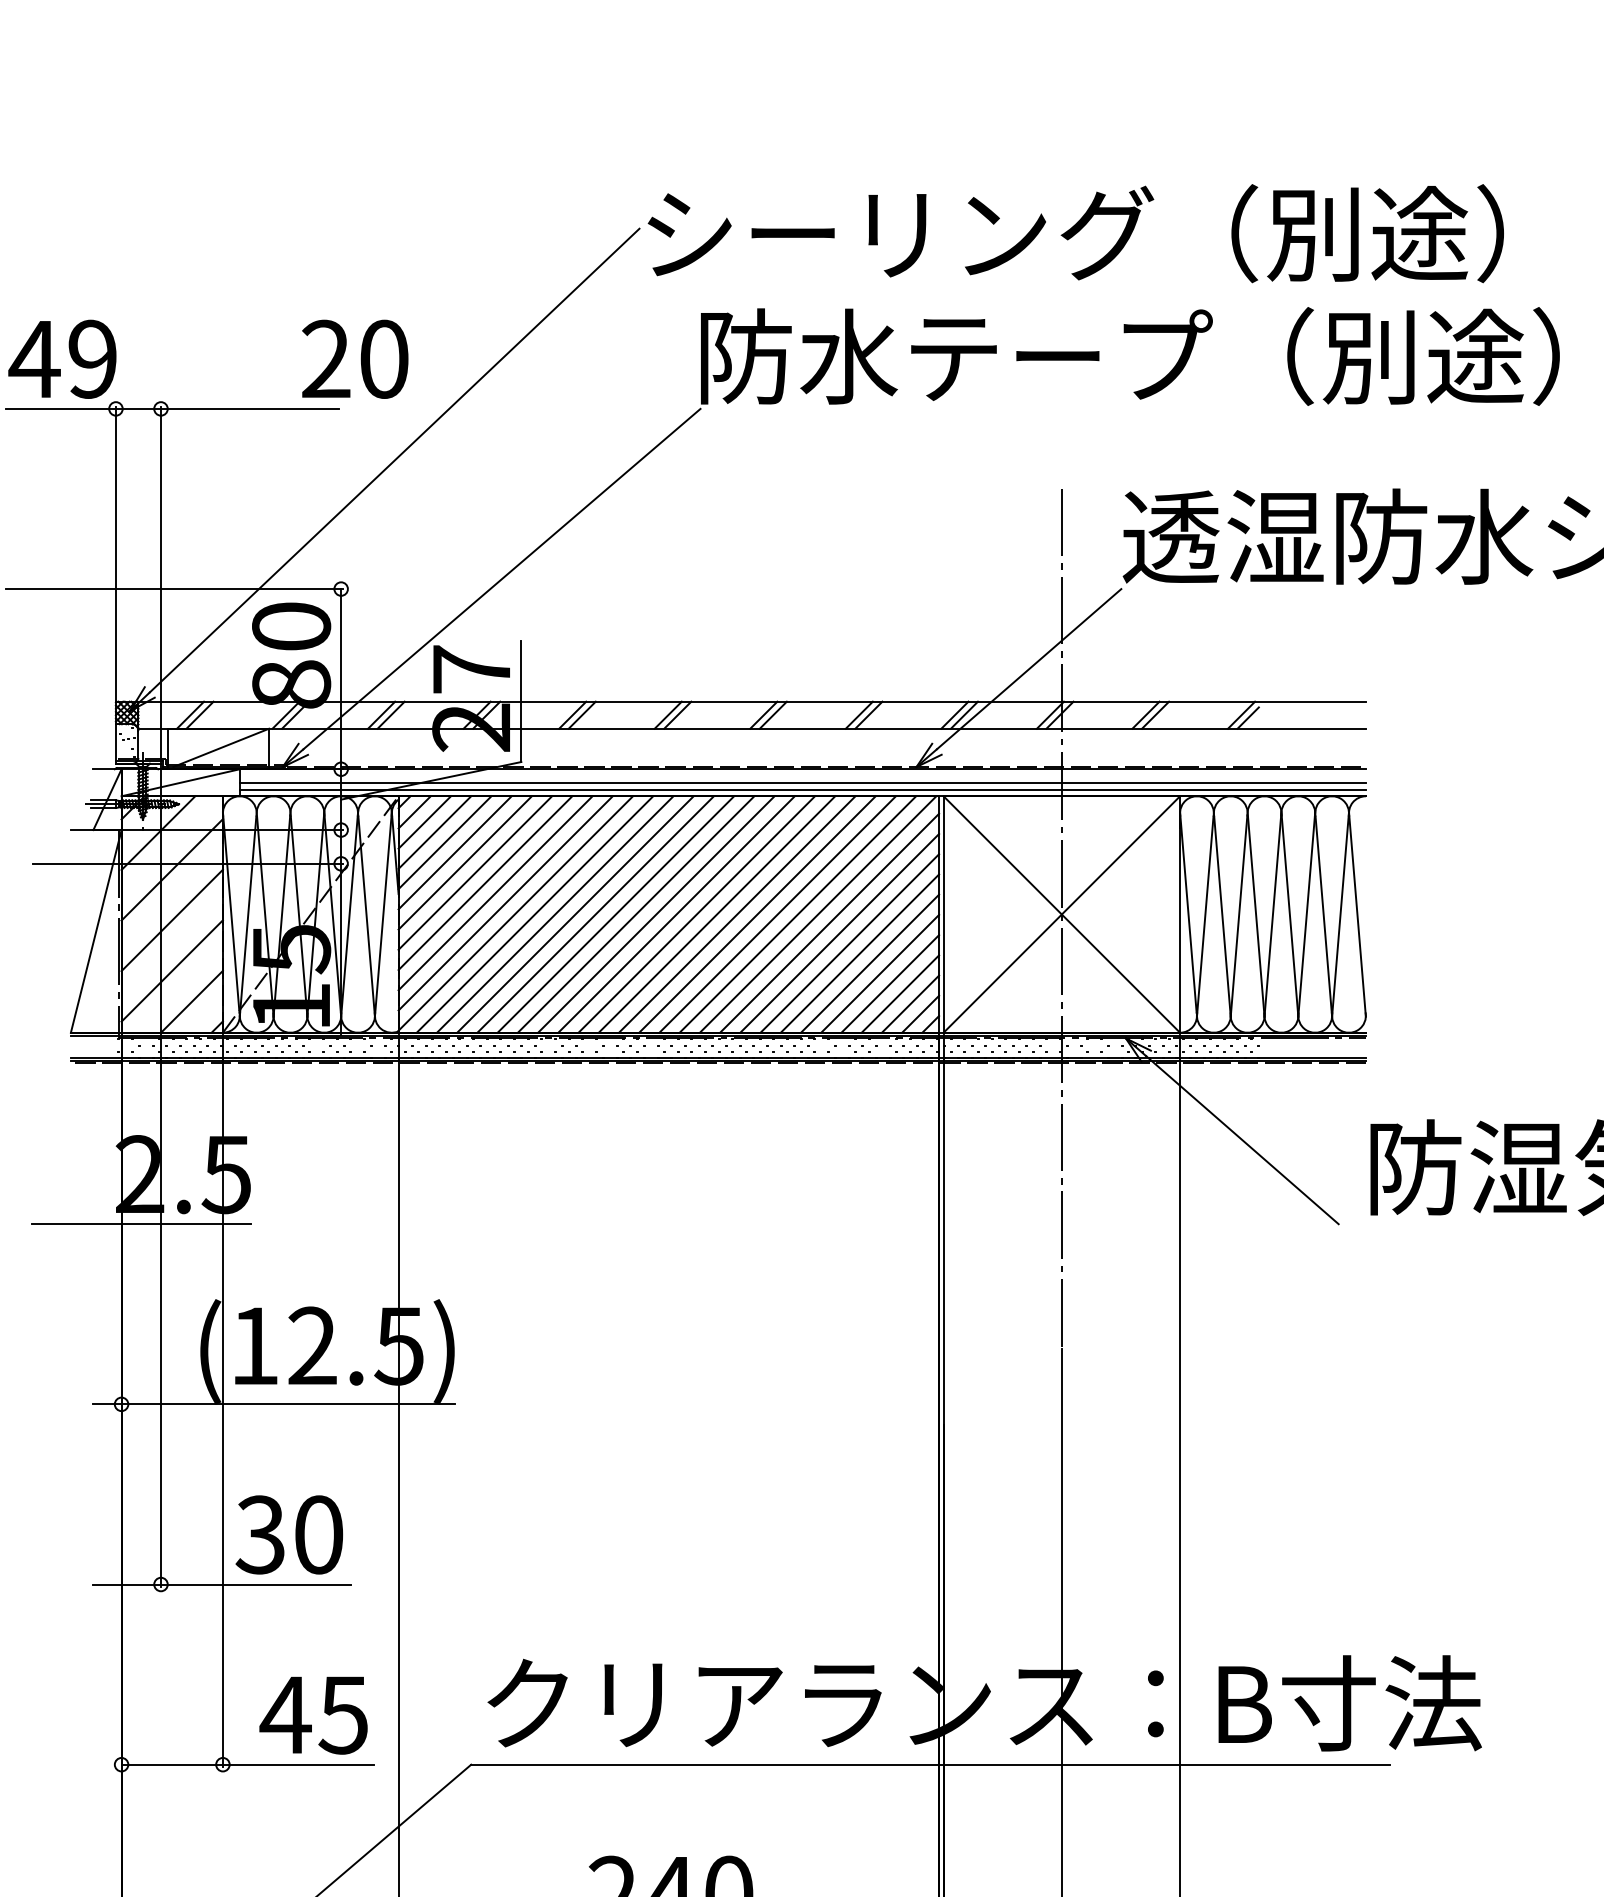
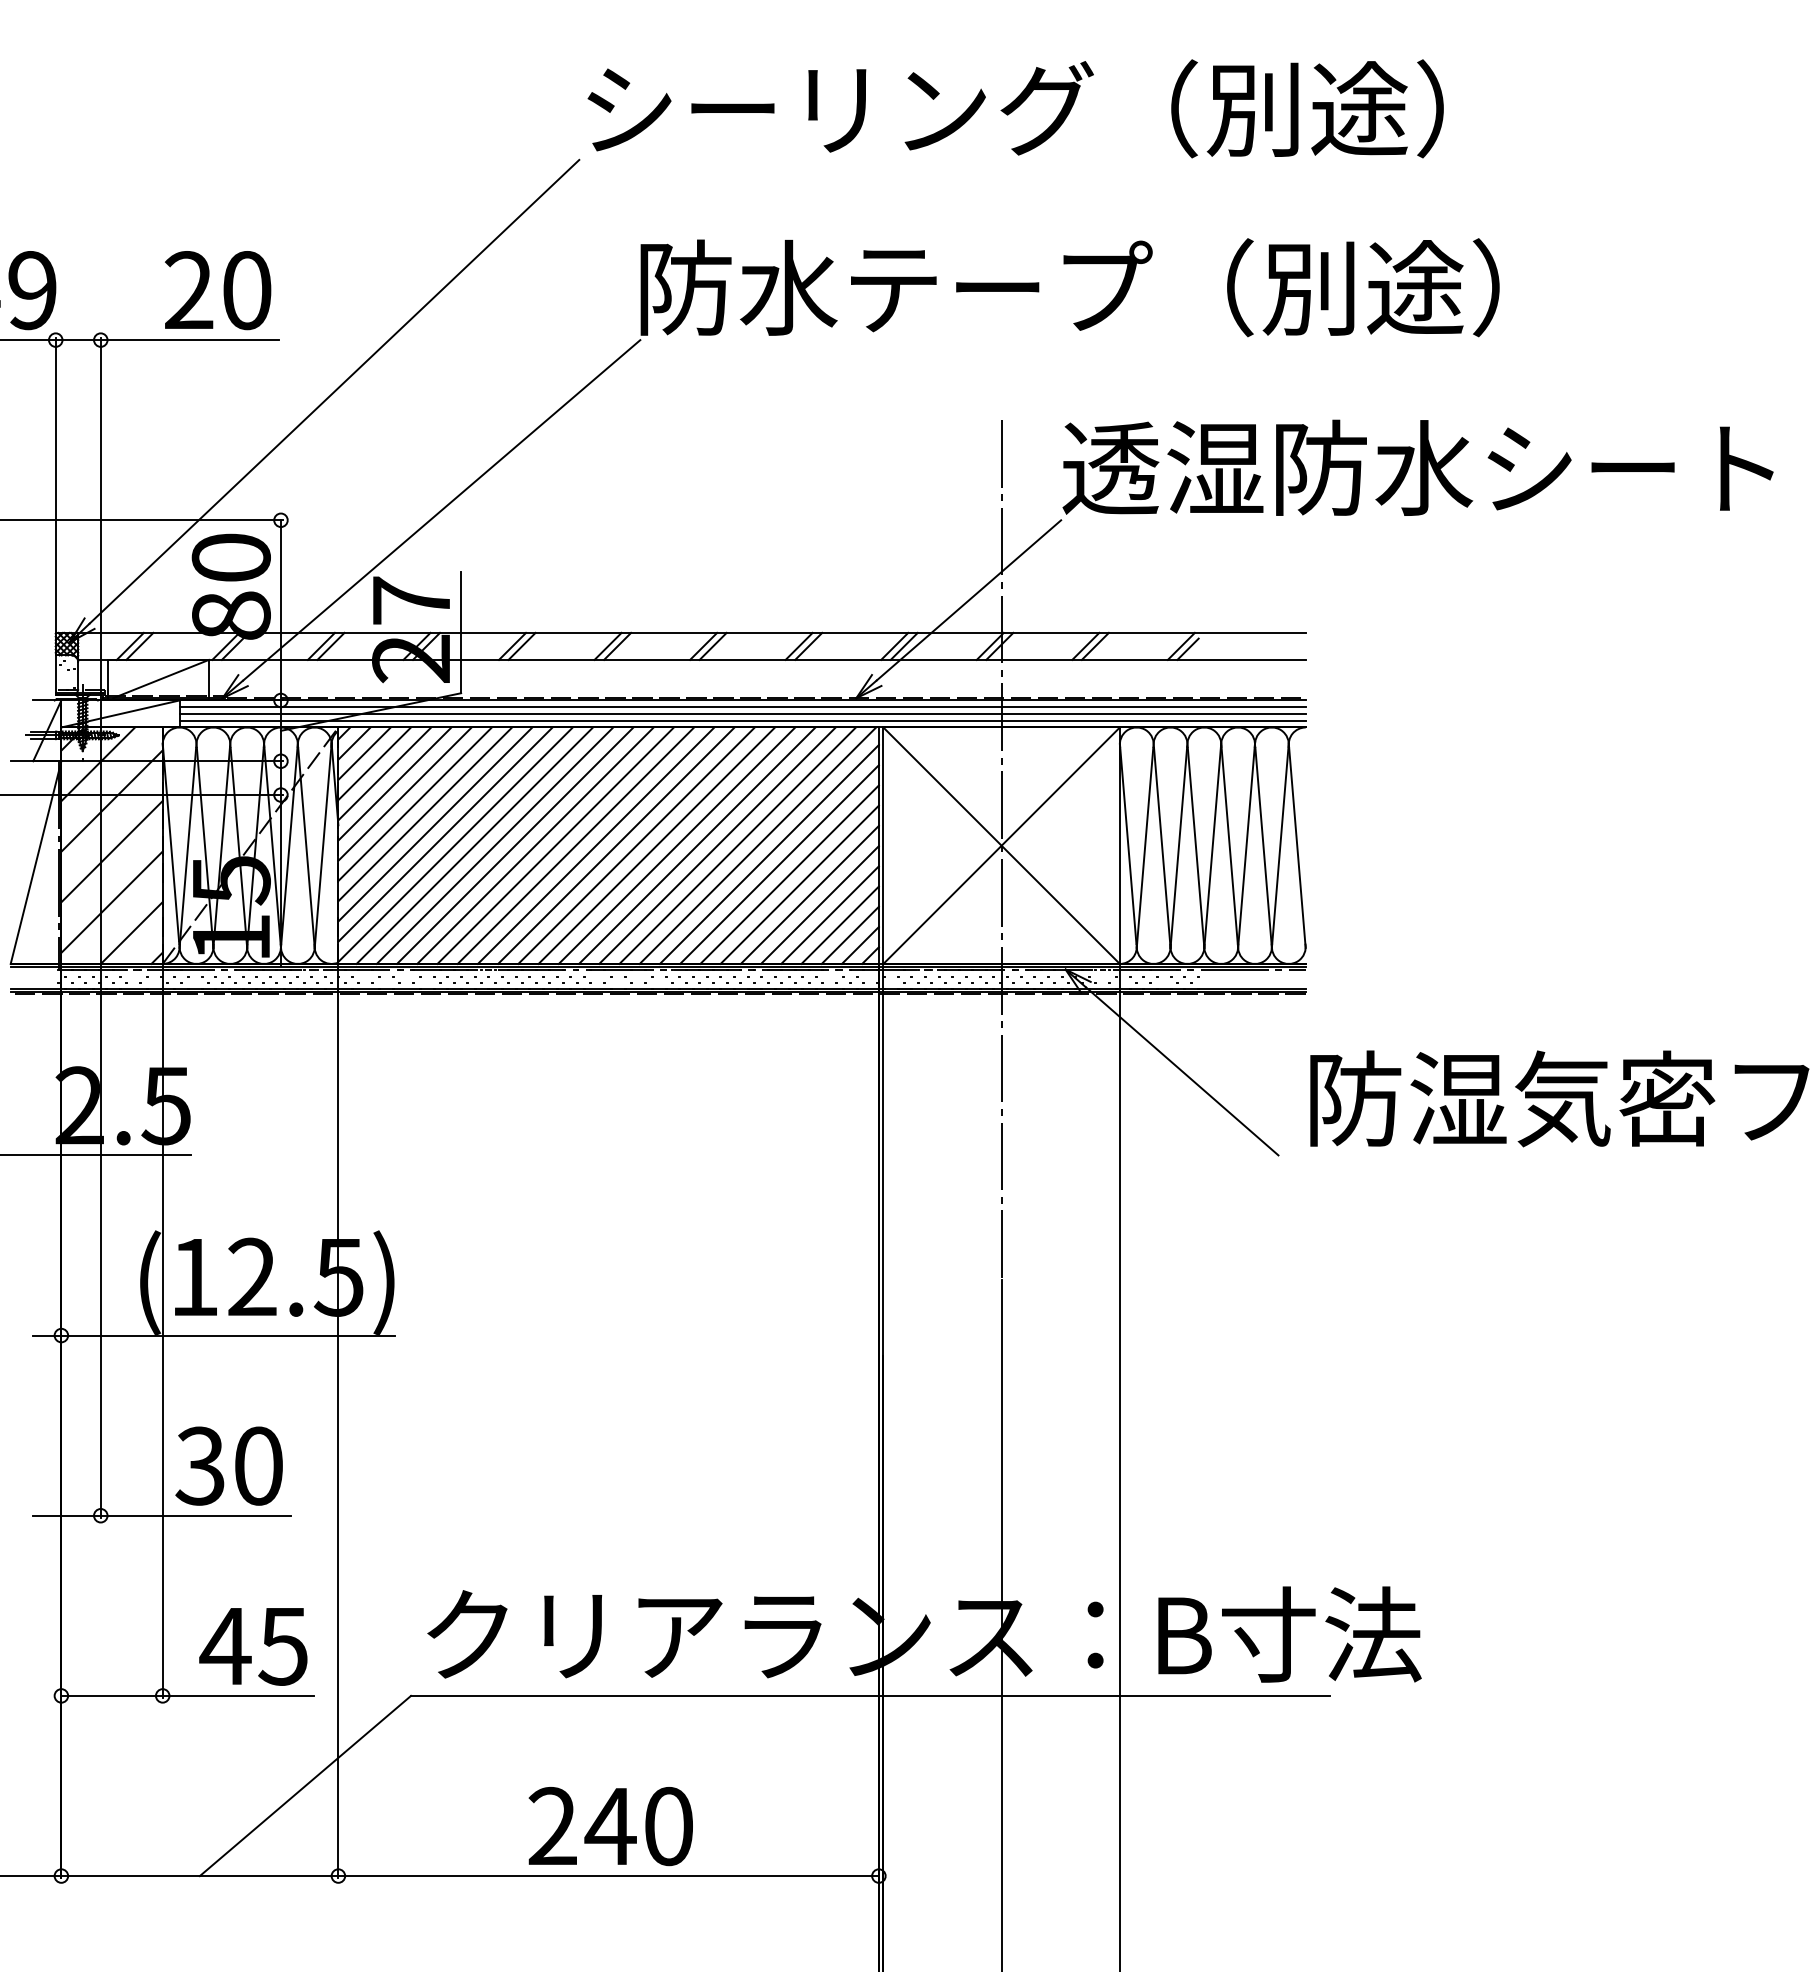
text: (1075, 233) -> (1015, 108), moved
text: (355, 359) -> (218, 290), moved
line: (802, 776) -> (742, 707), added

